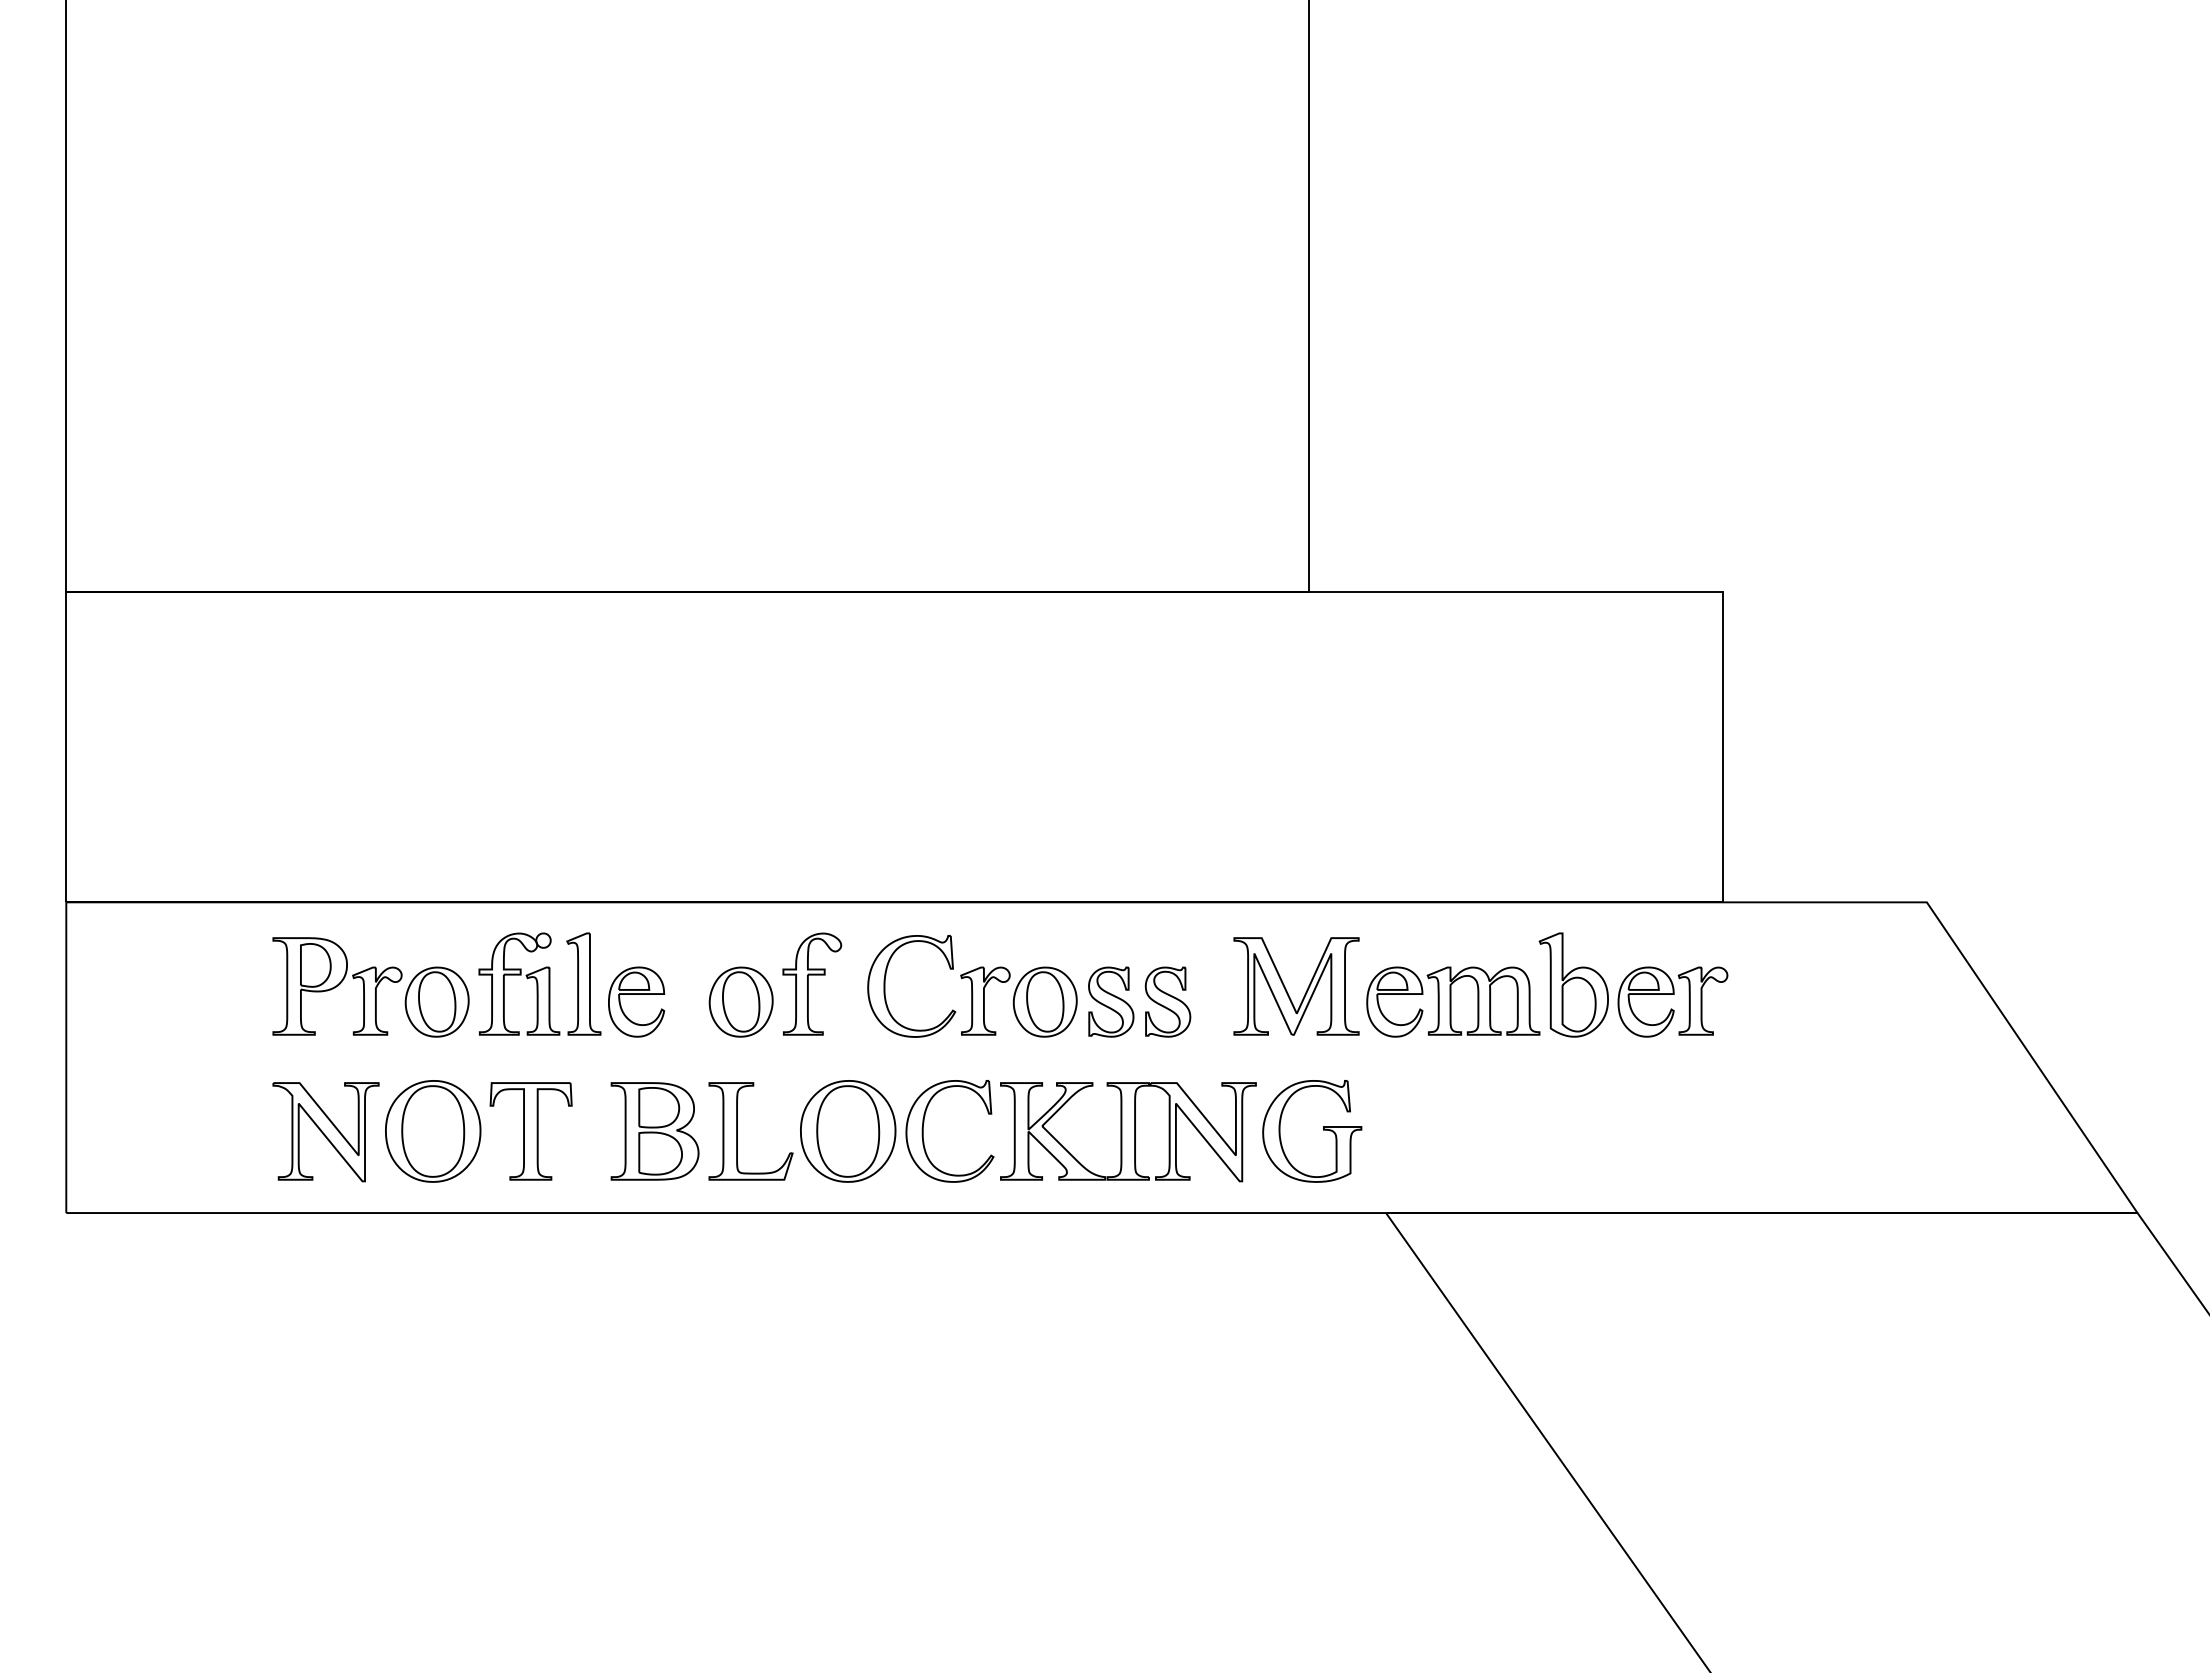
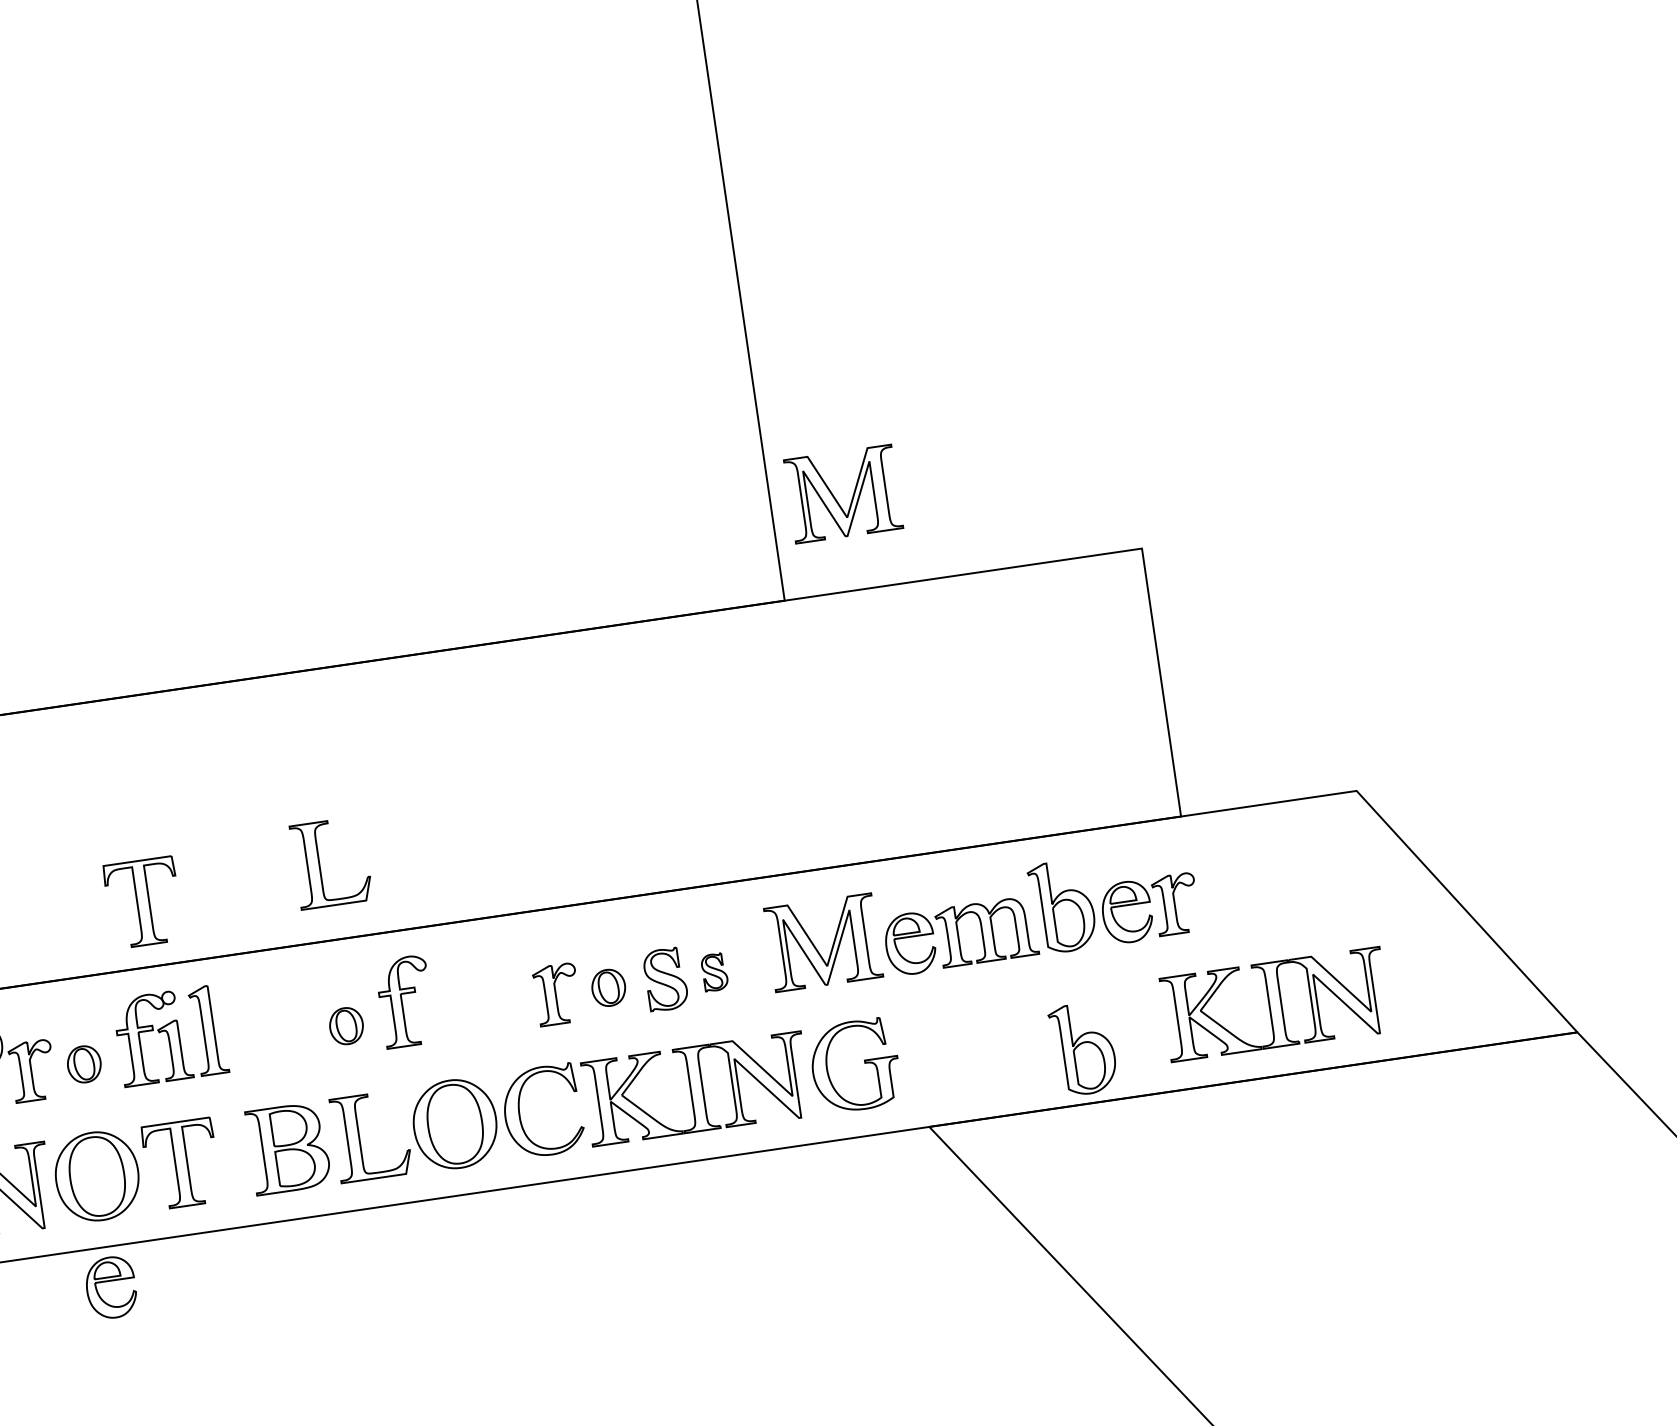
part: (1384, 484) -> (836, 498), added
part: (737, 814) -> (319, 864), added
part: (530, 828) -> (143, 902), added
part: (885, 986) -> (469, 994), removed
part: (636, 994) -> (110, 1281), moved
part: (436, 1001) -> (83, 1063), size x0.6
part: (740, 1001) -> (345, 1025), size x0.6
part: (1044, 1001) -> (608, 987), size x0.6
part: (1167, 1001) -> (714, 971), size x0.6
part: (1799, 1132) -> (1275, 1005), added
part: (1573, 1149) -> (1082, 1048), added

